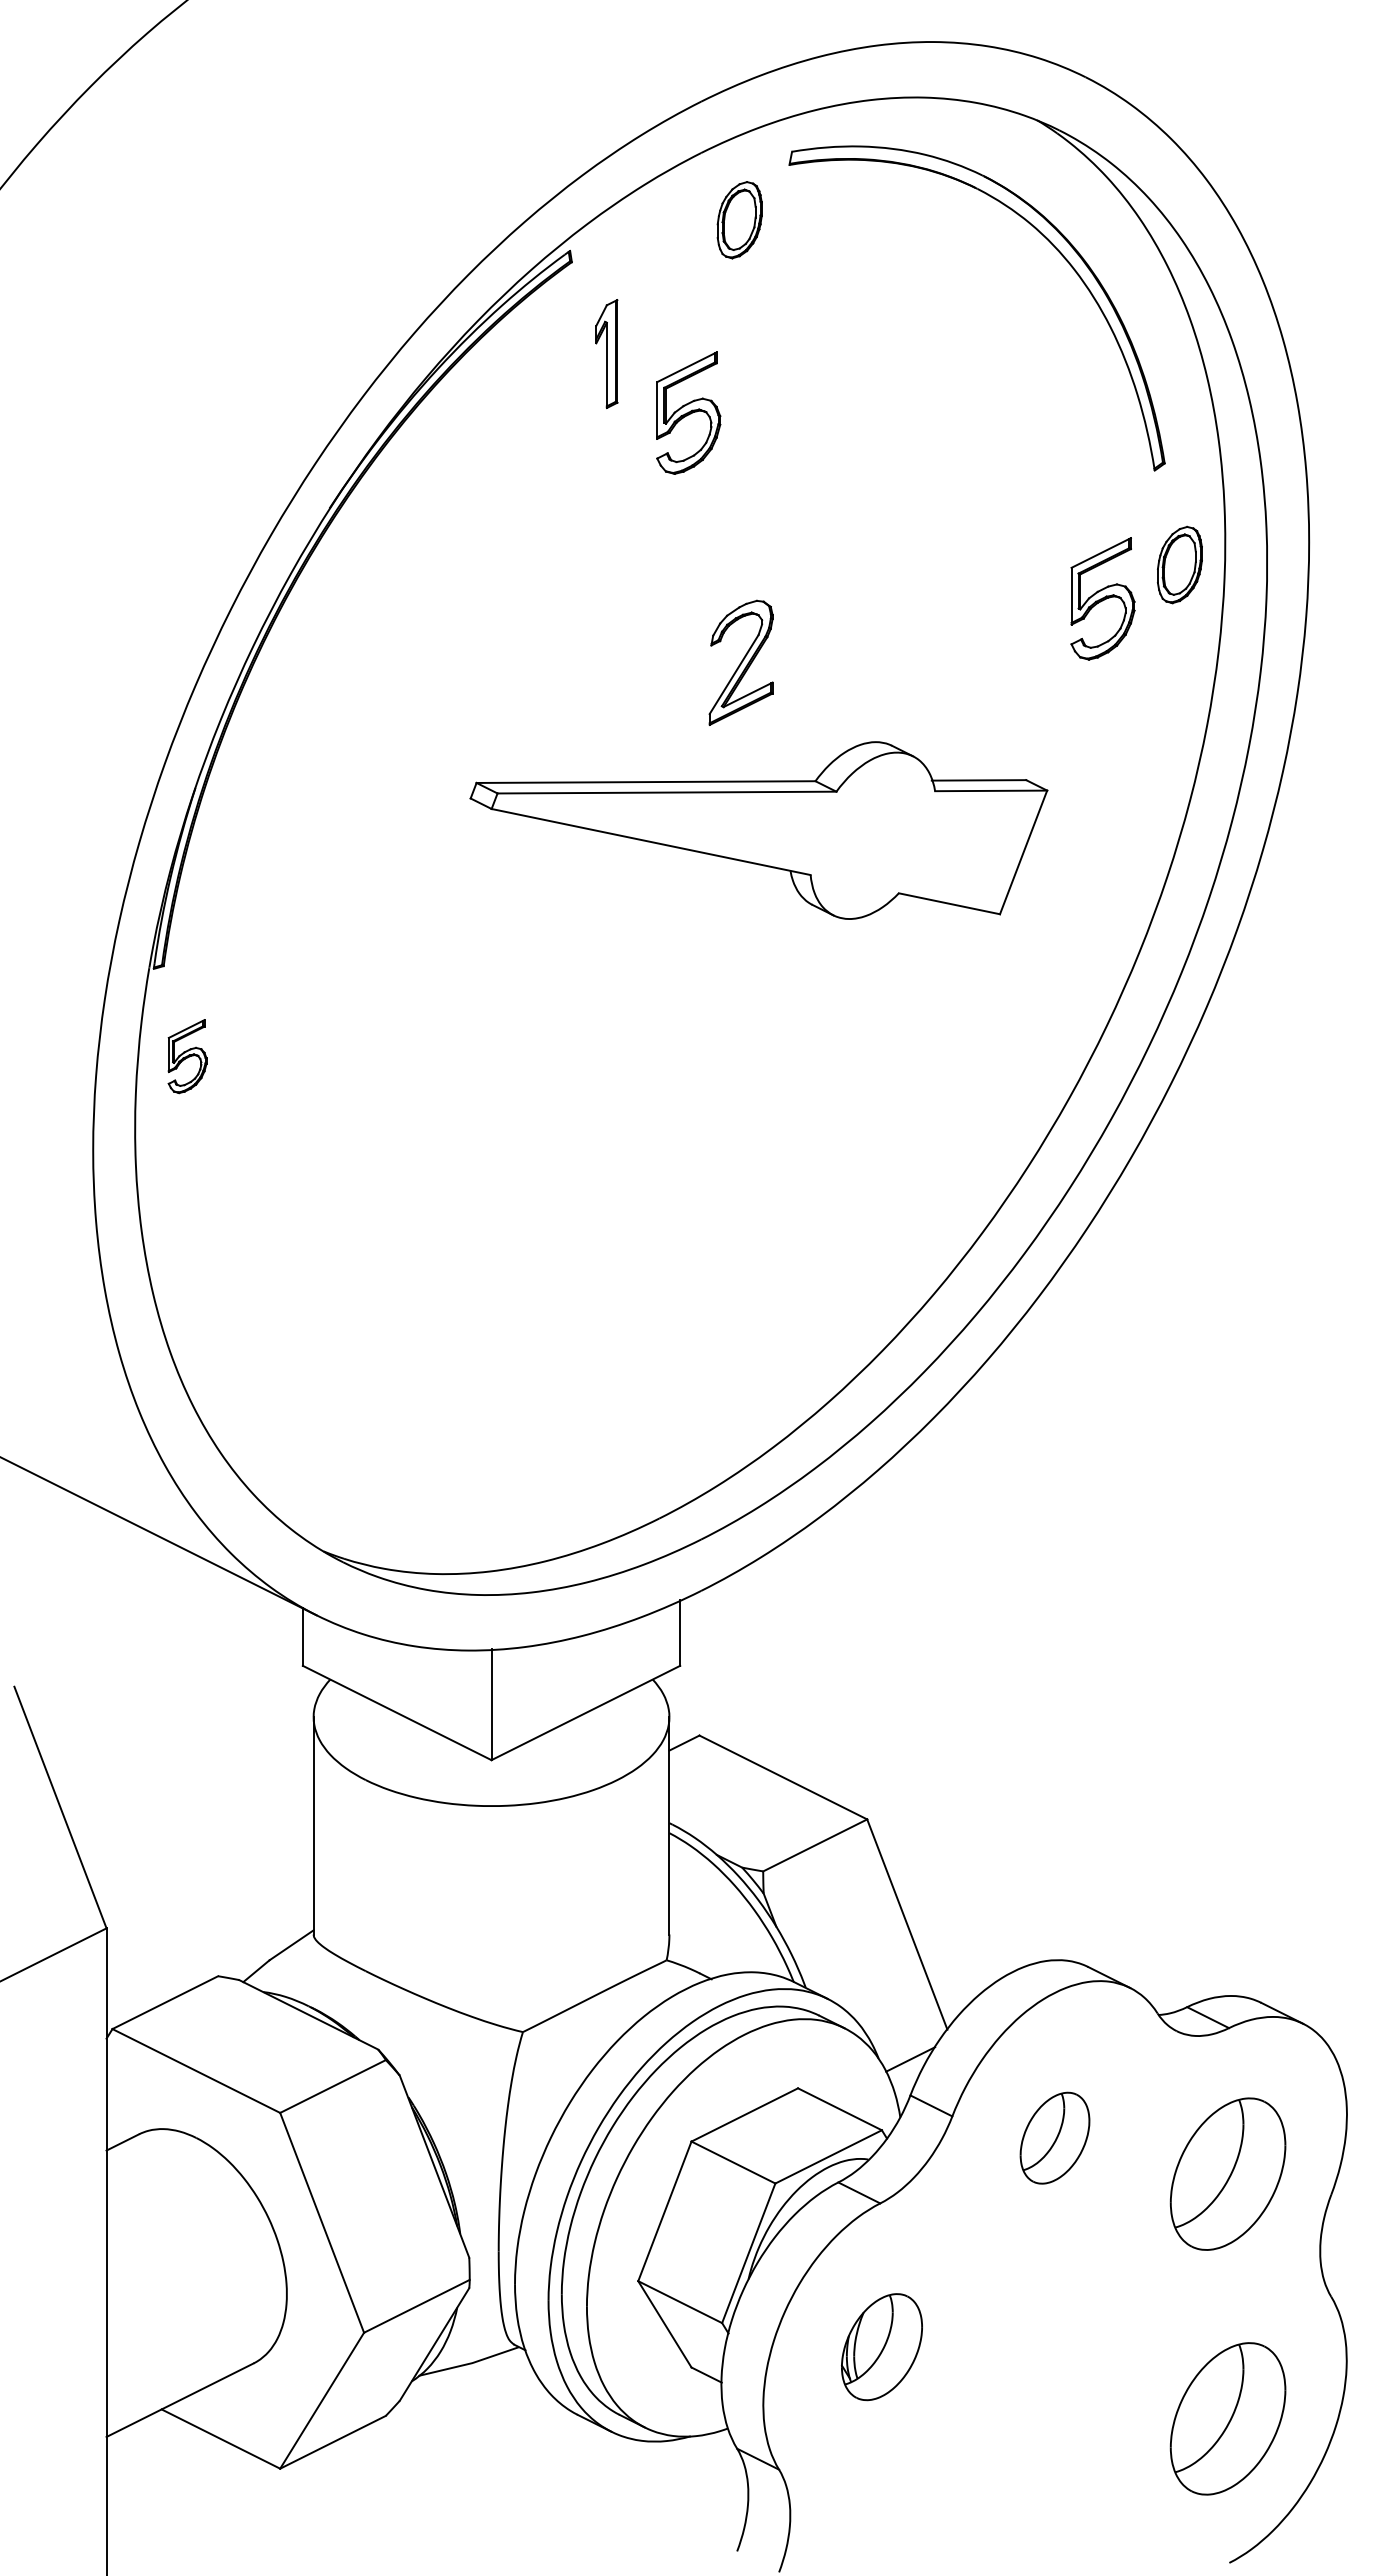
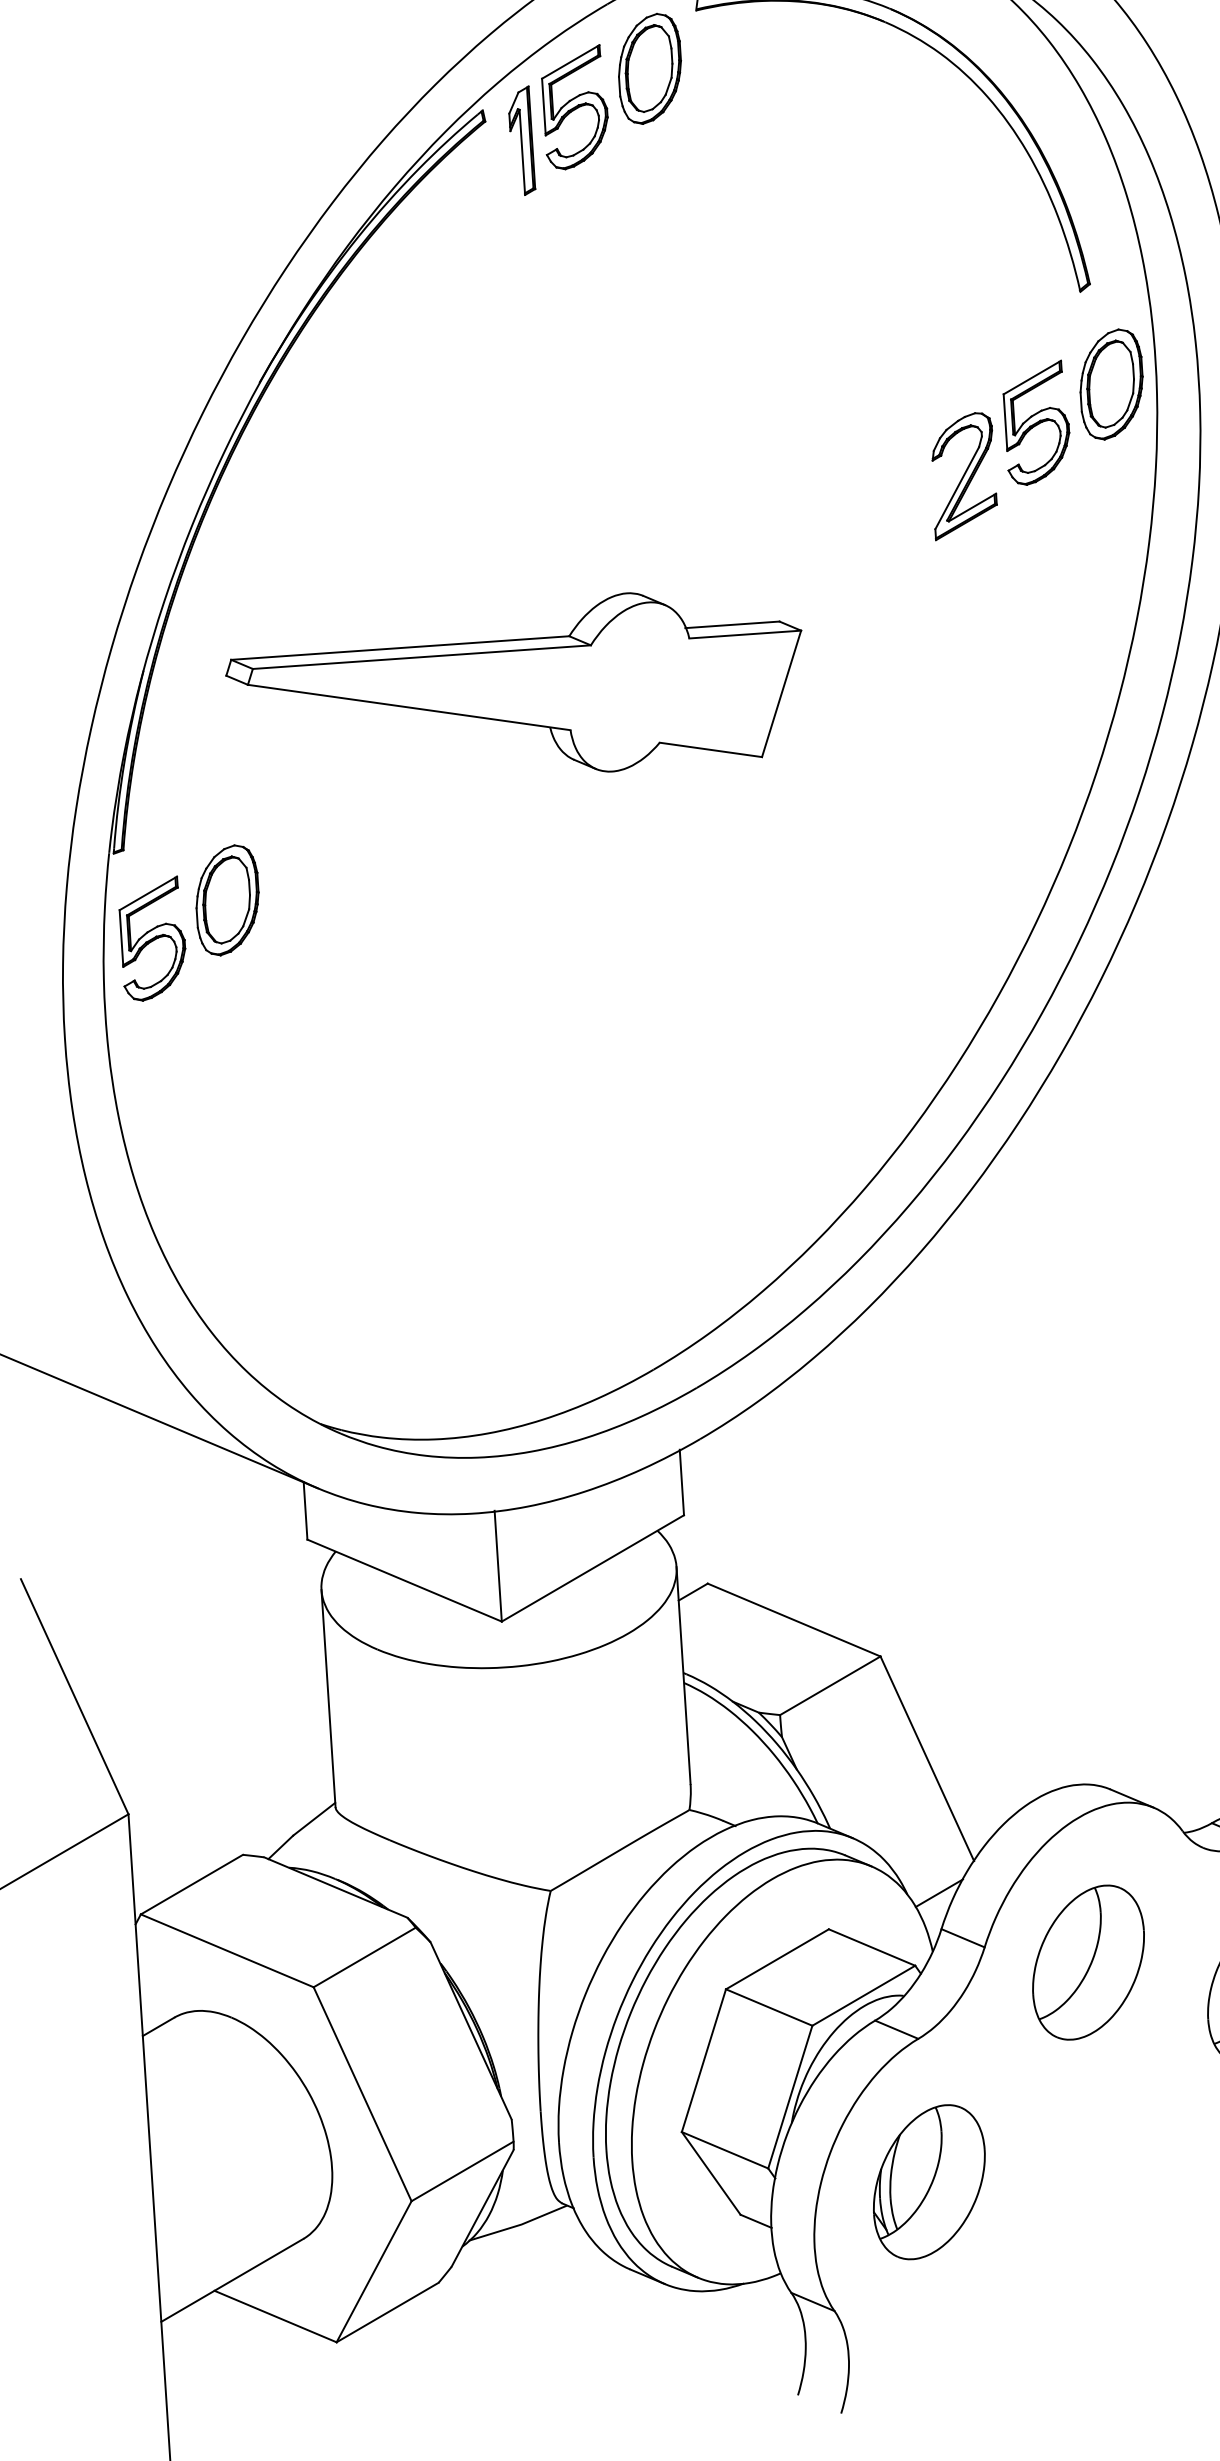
part: (739, 219) -> (649, 68), size x1.43
part: (606, 354) -> (521, 141), moved
part: (688, 412) -> (575, 107), moved
part: (1179, 564) -> (1111, 384), size x1.43
part: (740, 662) -> (962, 475), moved
part: (758, 830) -> (515, 689), moved
part: (264, 1022) -> (227, 900), added
part: (187, 1056) -> (152, 939), size x1.67
part: (1054, 2137) -> (1087, 1961), size x1.67
part: (881, 2346) -> (928, 2181), size x1.43

